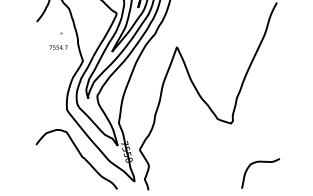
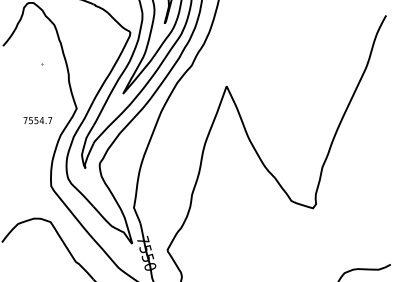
text: (58, 47) -> (37, 120), moved

